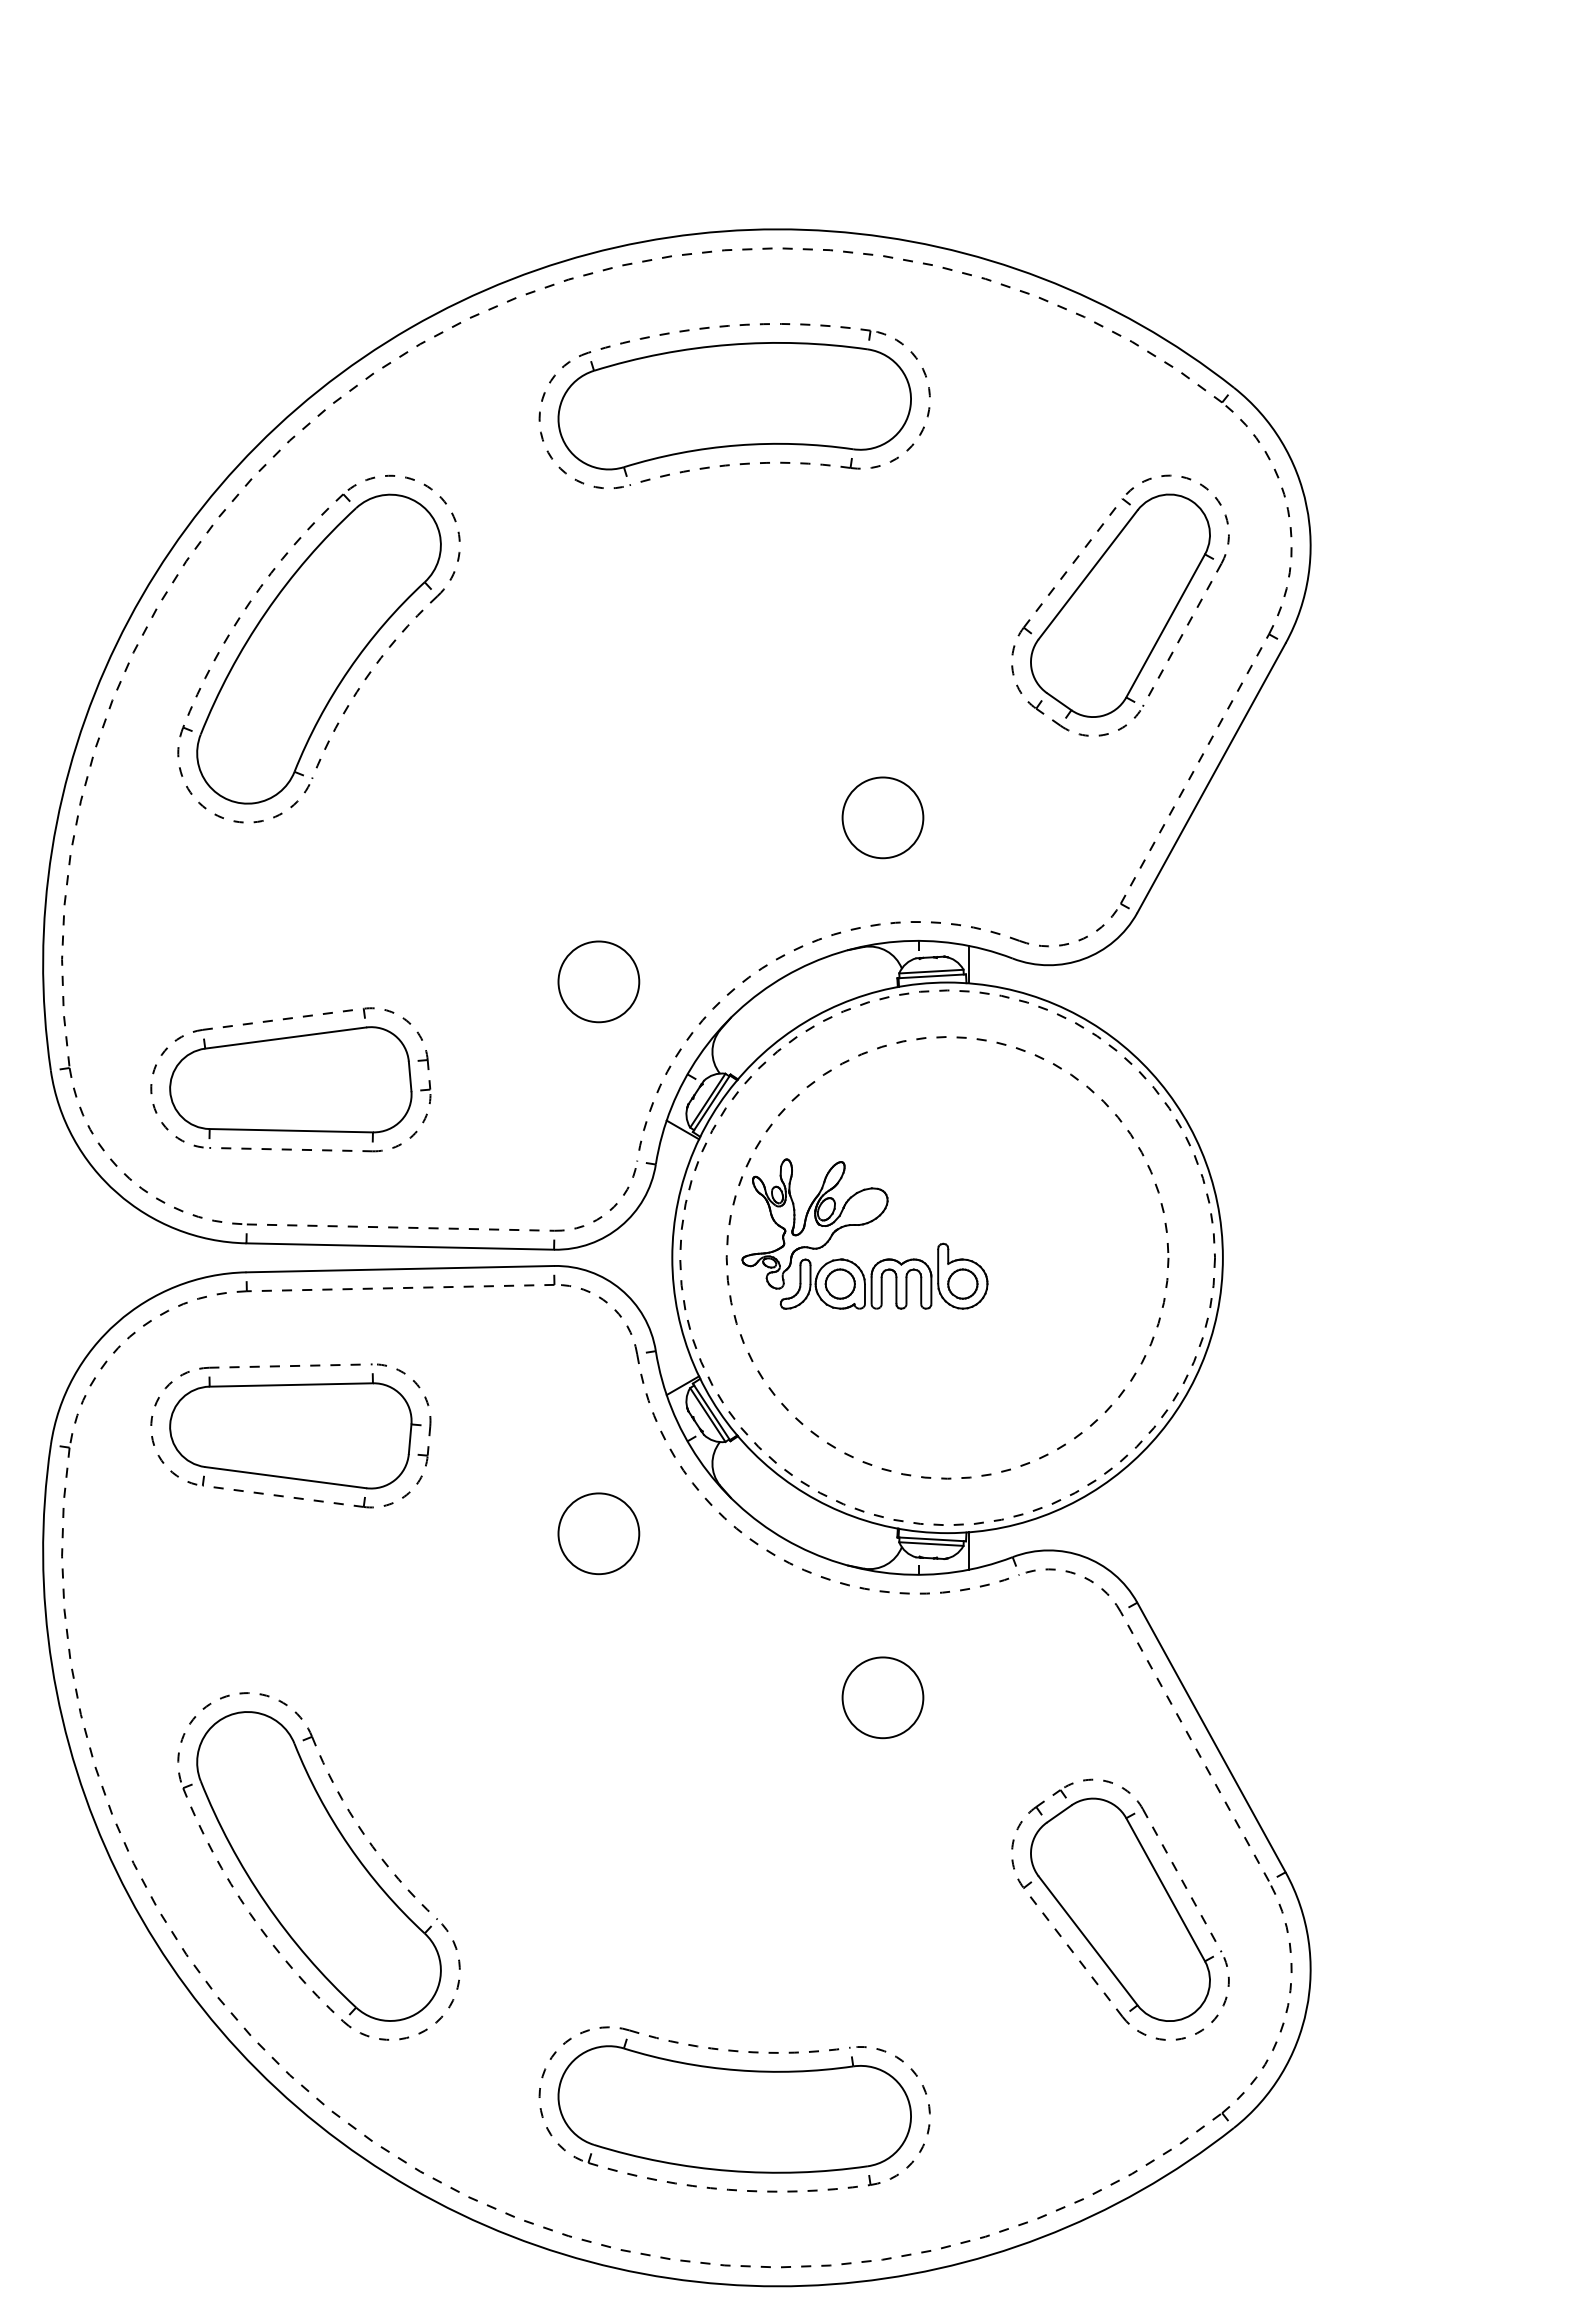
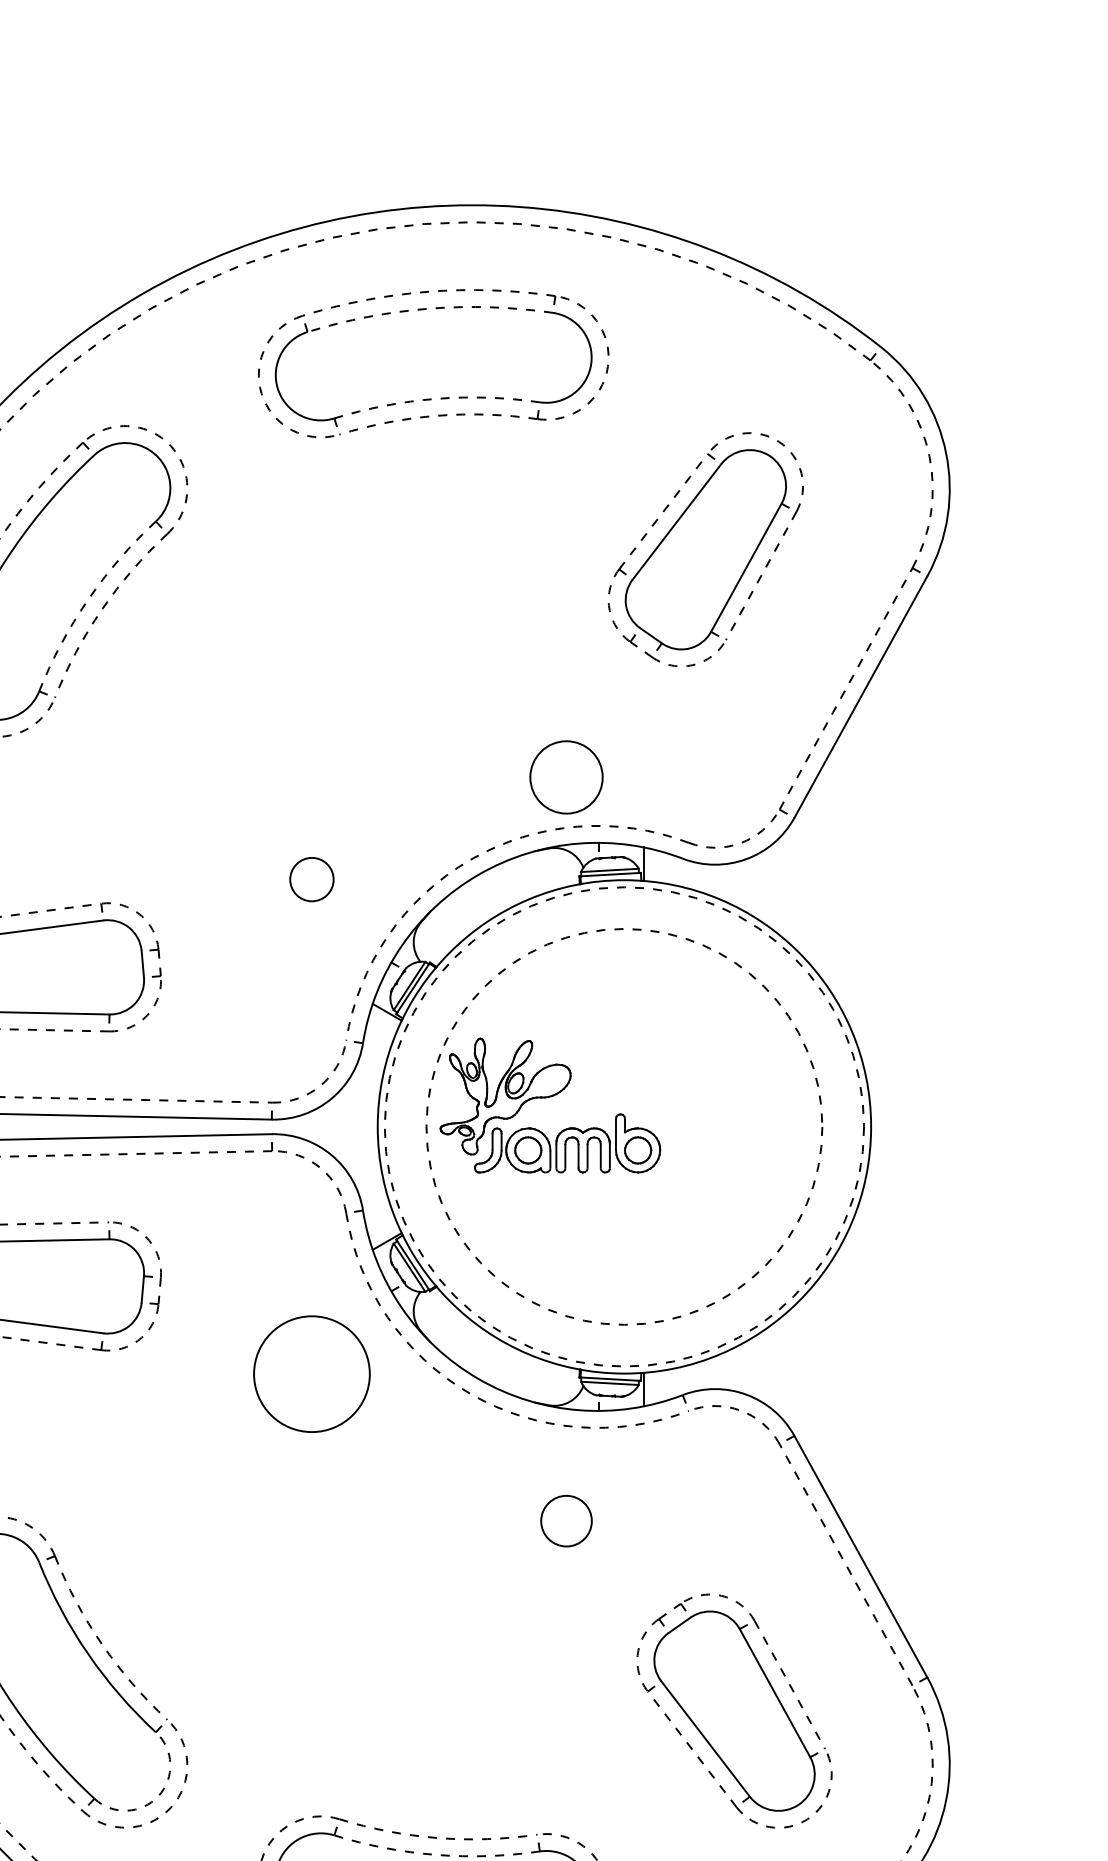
arc: (729, 344) -> (428, 308), solid -> dashed
arc: (737, 445) -> (436, 398), solid -> dashed
part: (1120, 605) -> (705, 549), moved
arc: (349, 669) -> (88, 599), solid -> dashed
circle: (882, 817) -> (566, 777), moved
circle: (598, 981) -> (311, 879), size x0.6
circle: (598, 1533) -> (311, 1373), size x1.6
circle: (882, 1697) -> (566, 1520), size x0.7
part: (1120, 1909) -> (734, 1710), moved
arc: (427, 2004) -> (158, 1795), solid -> dashed
arc: (737, 2070) -> (436, 1855), solid -> dashed

